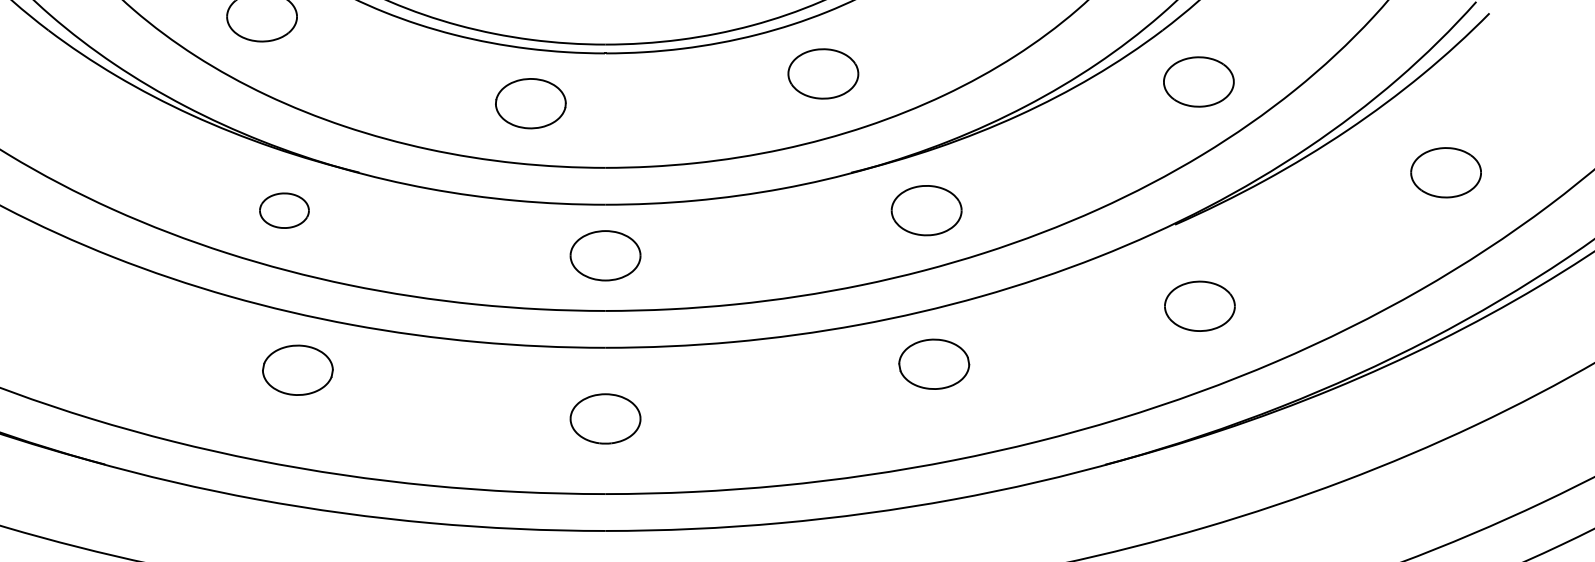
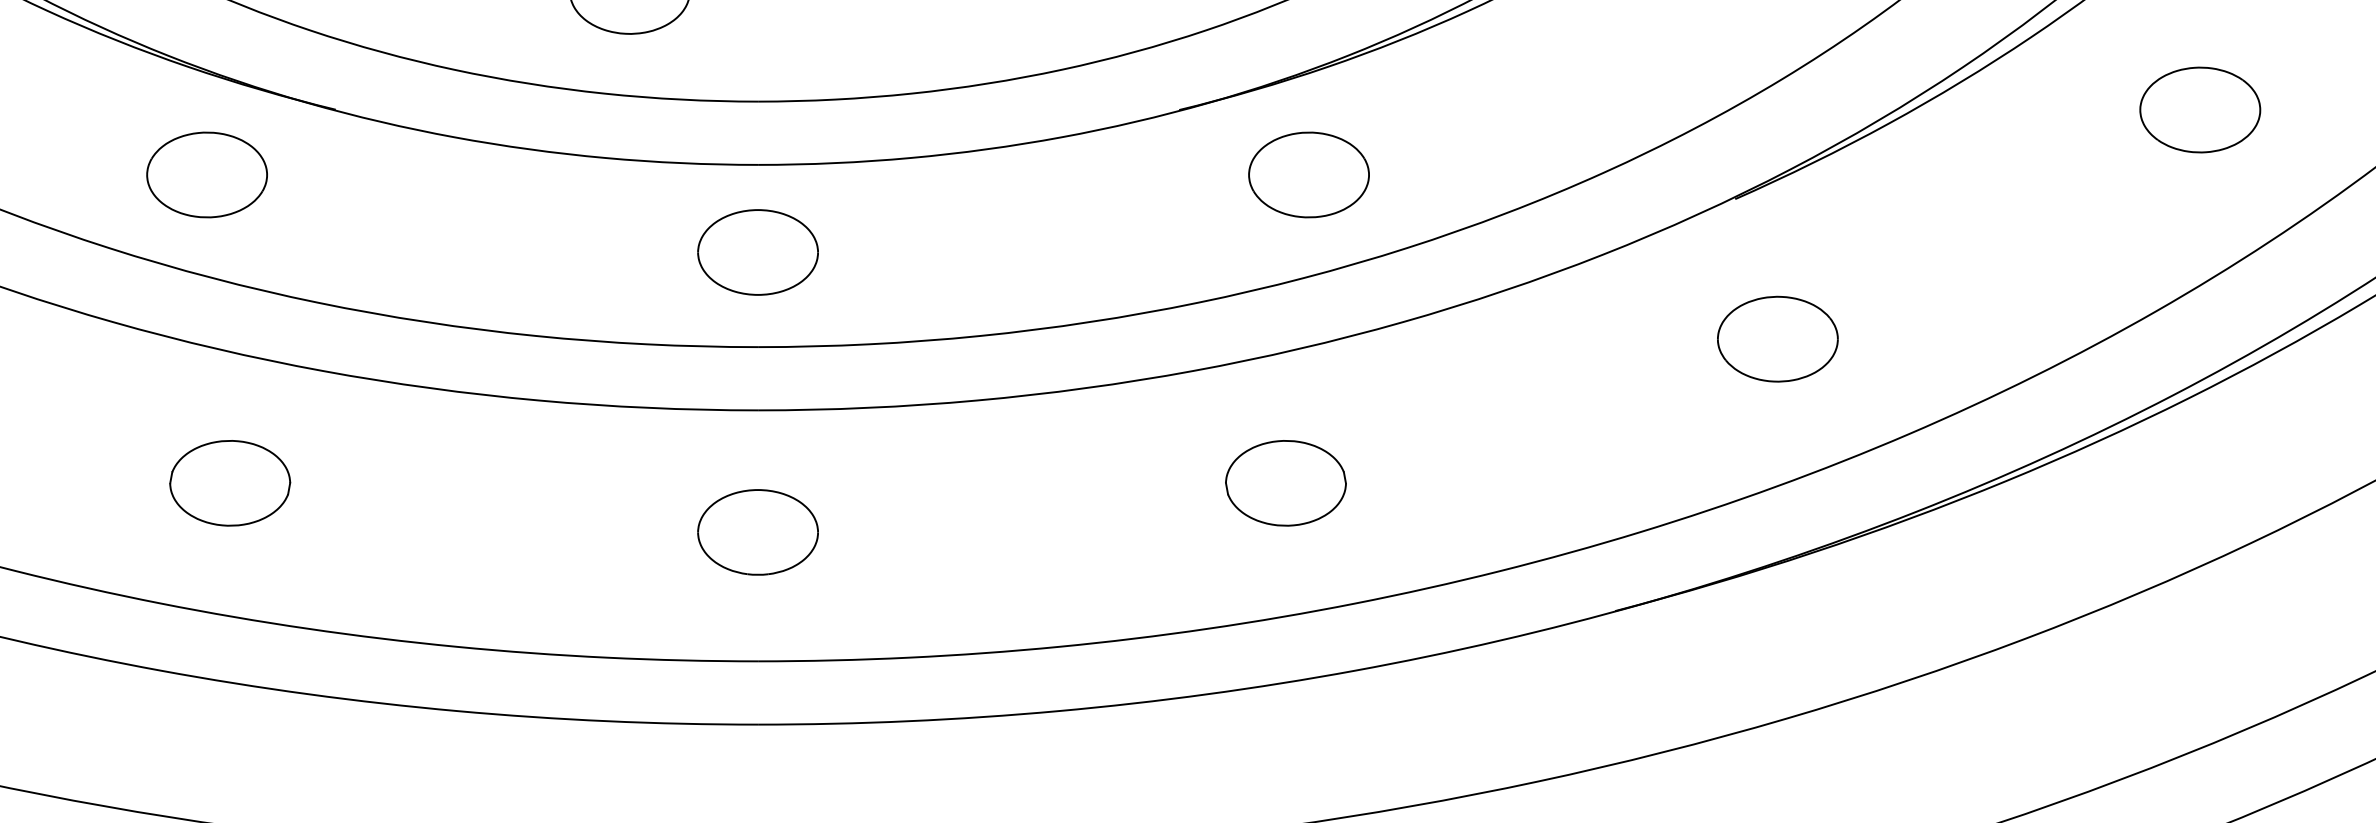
part: (284, 210) -> (207, 174), size x1.43
part: (934, 363) -> (1286, 481), moved
part: (297, 369) -> (229, 481), moved

